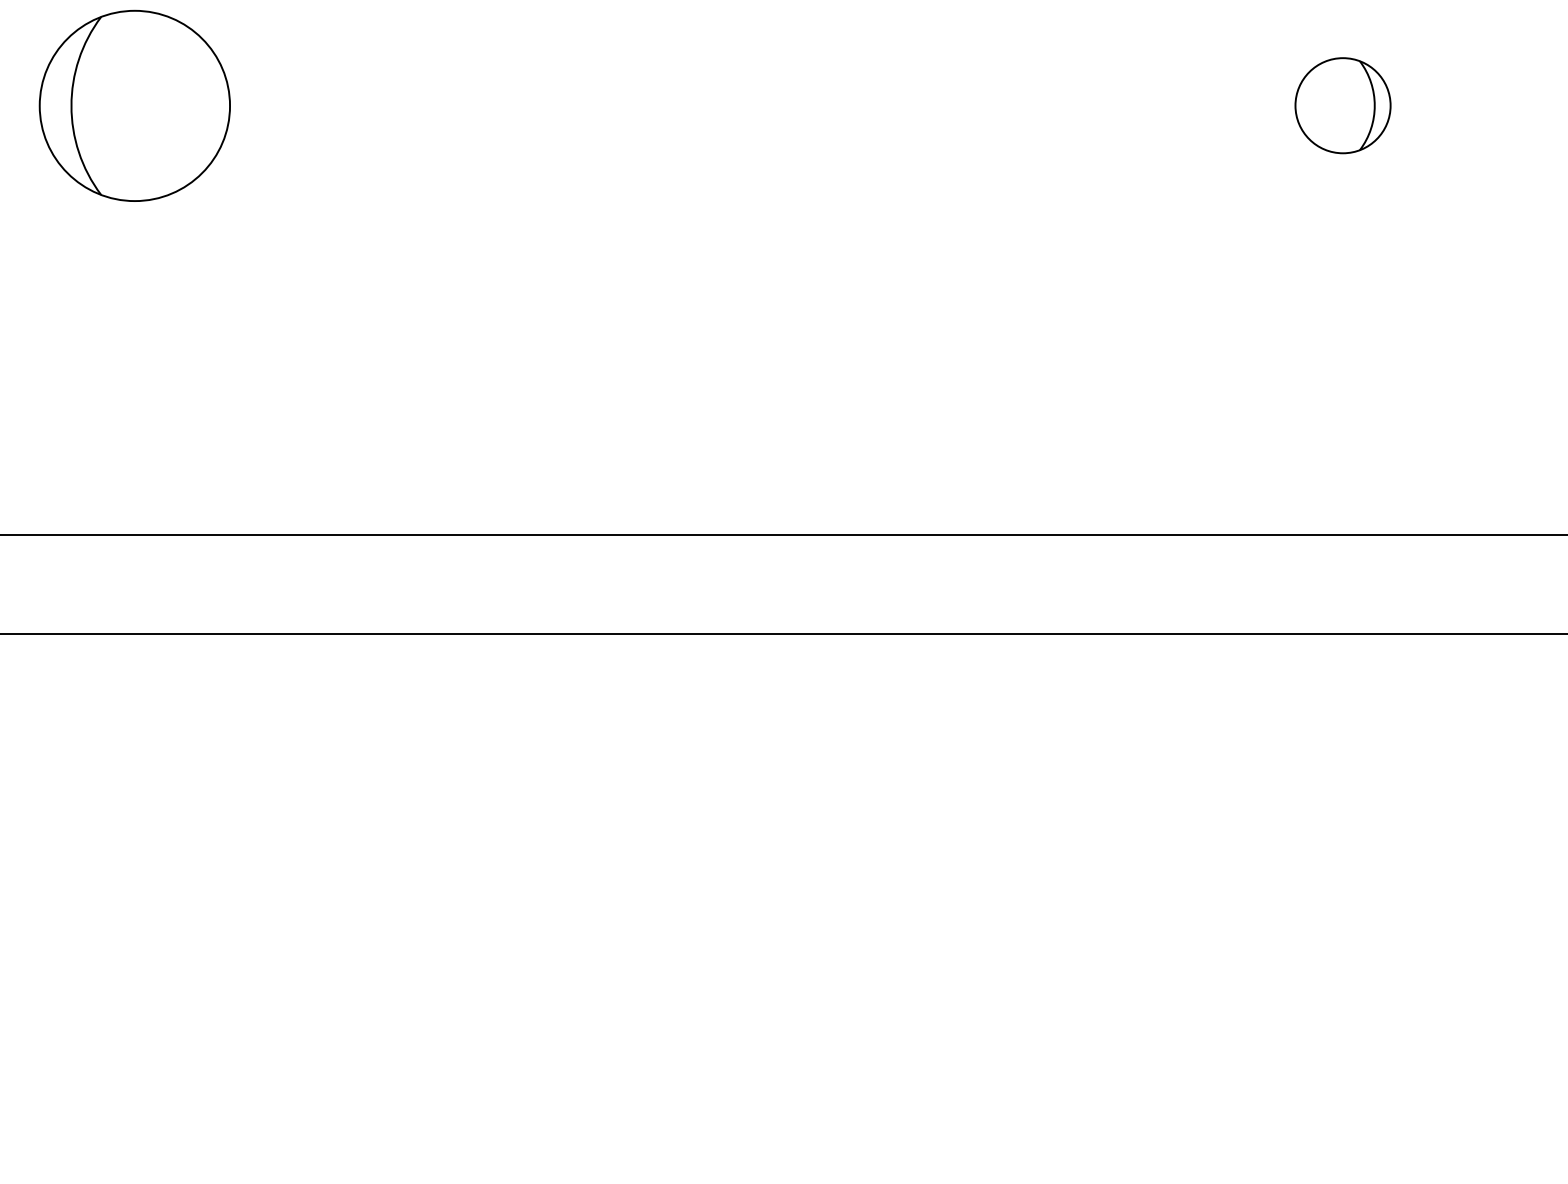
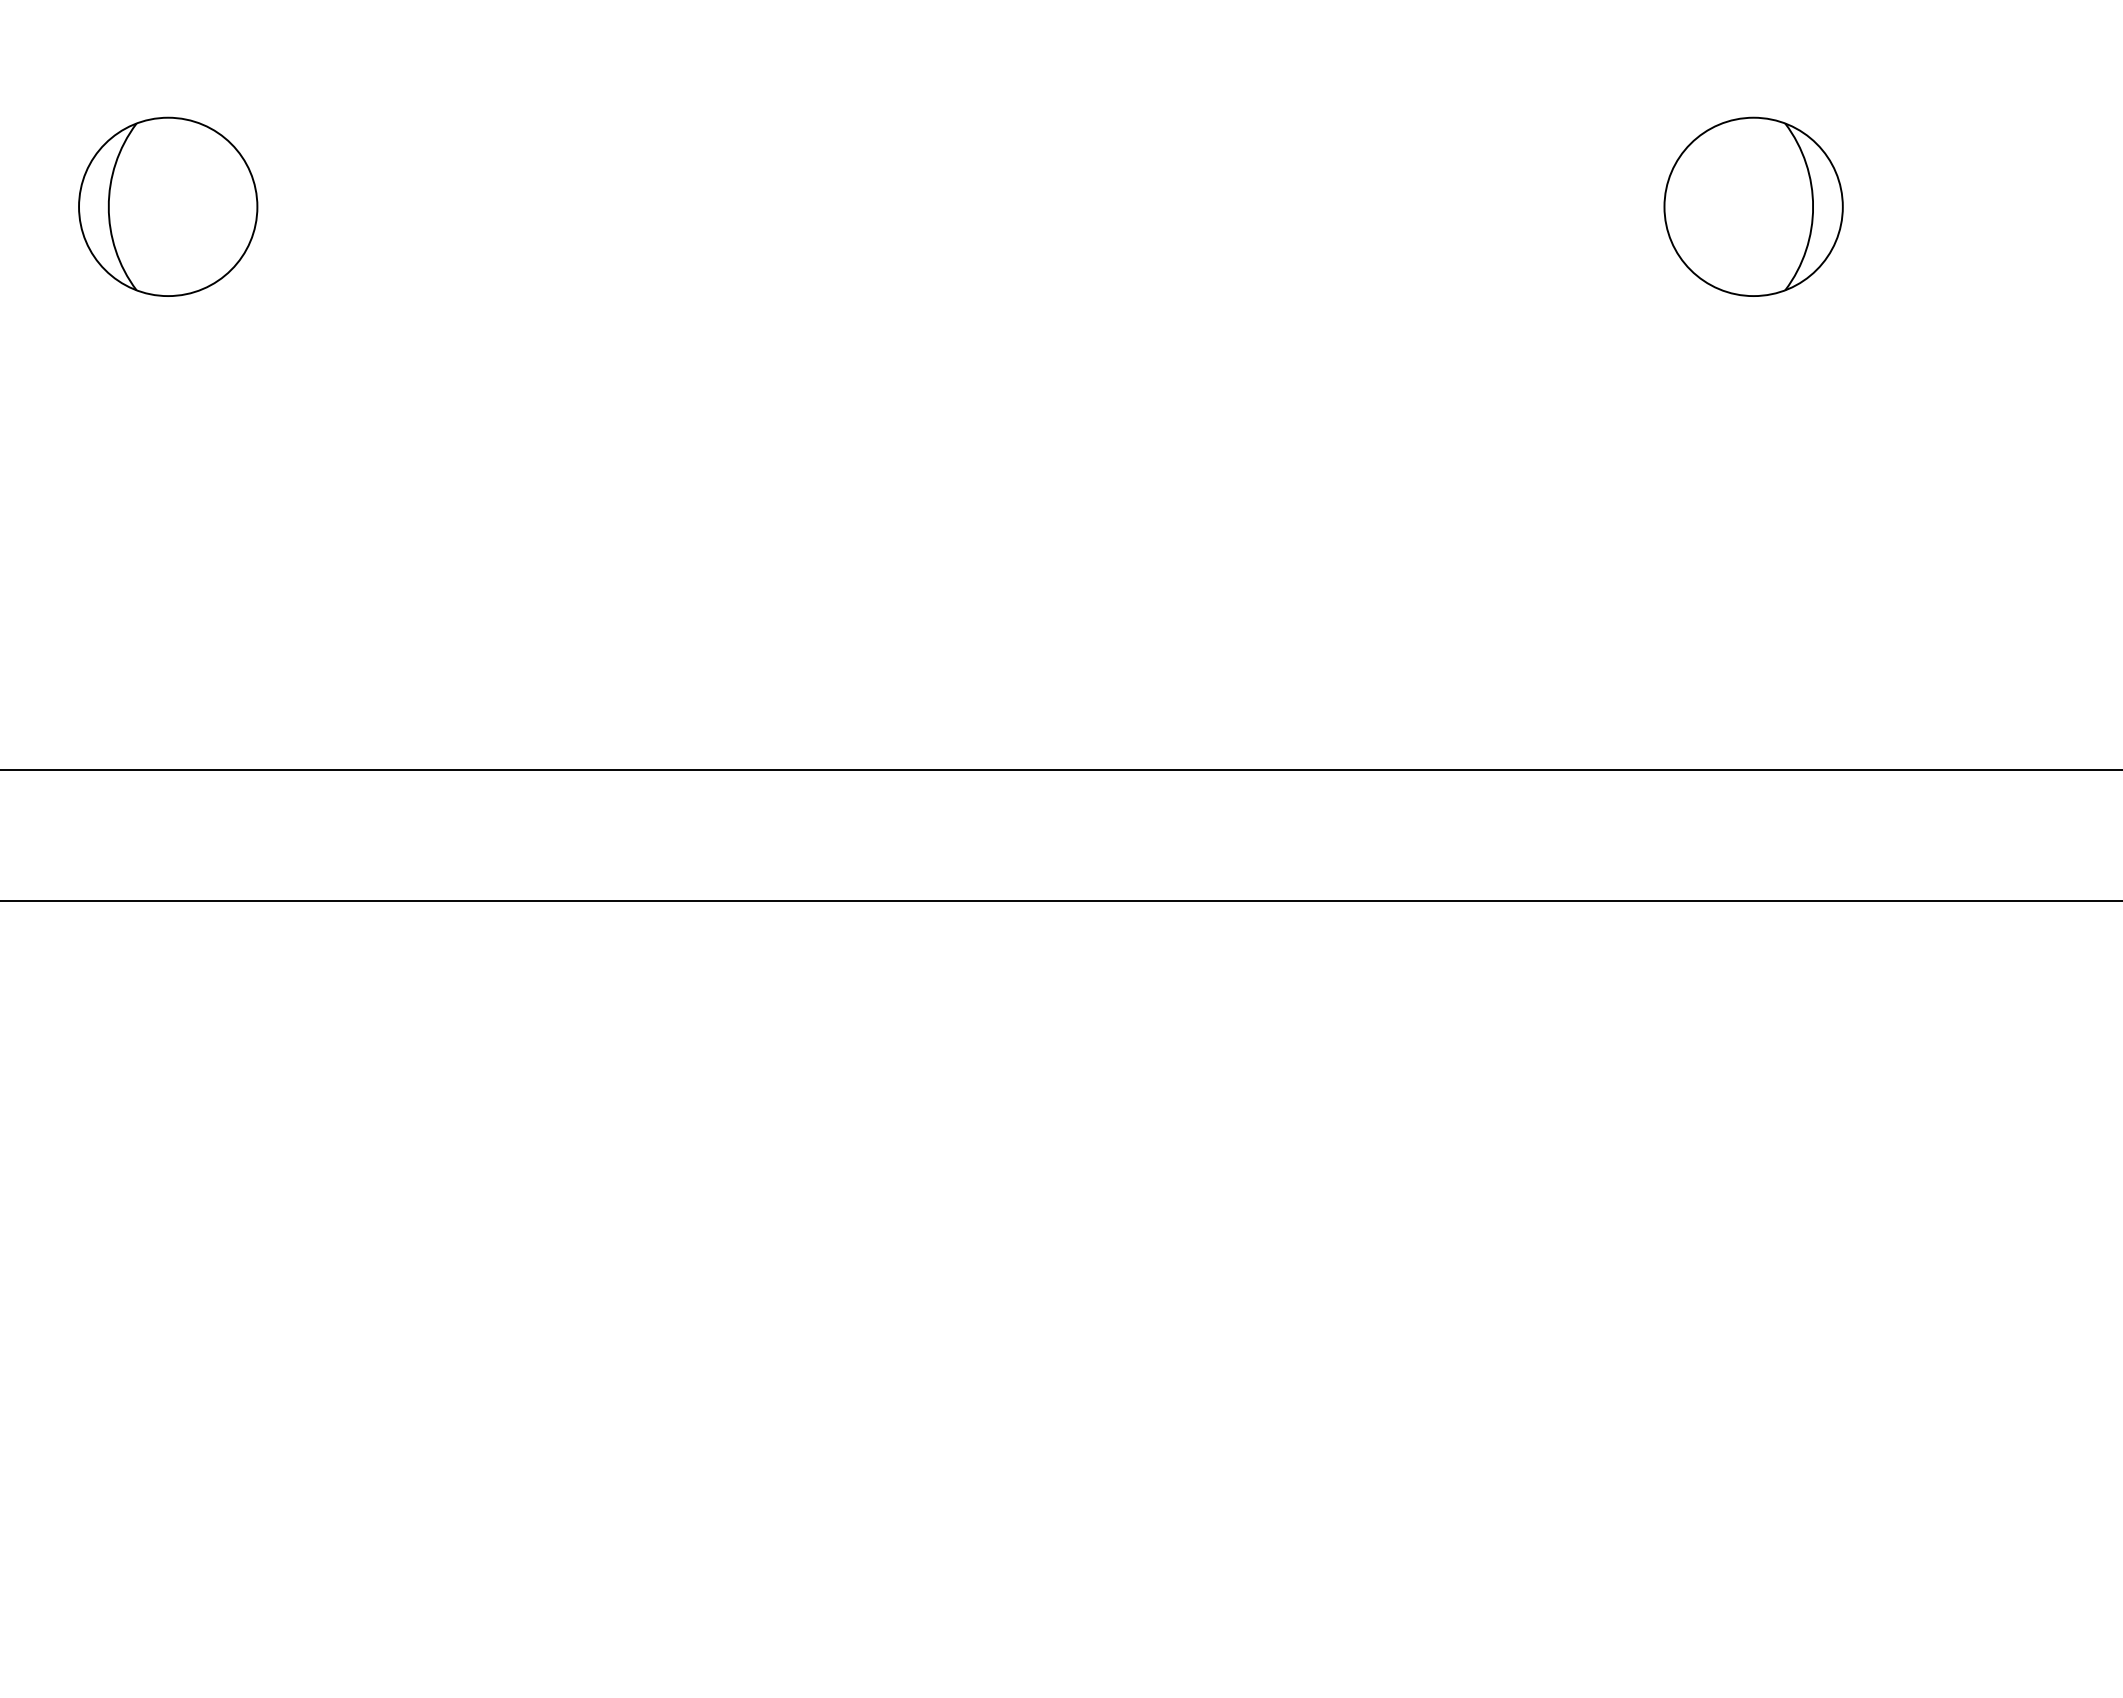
part: (135, 105) -> (168, 206), size x0.71
part: (1342, 105) -> (1753, 206), size x1.43

